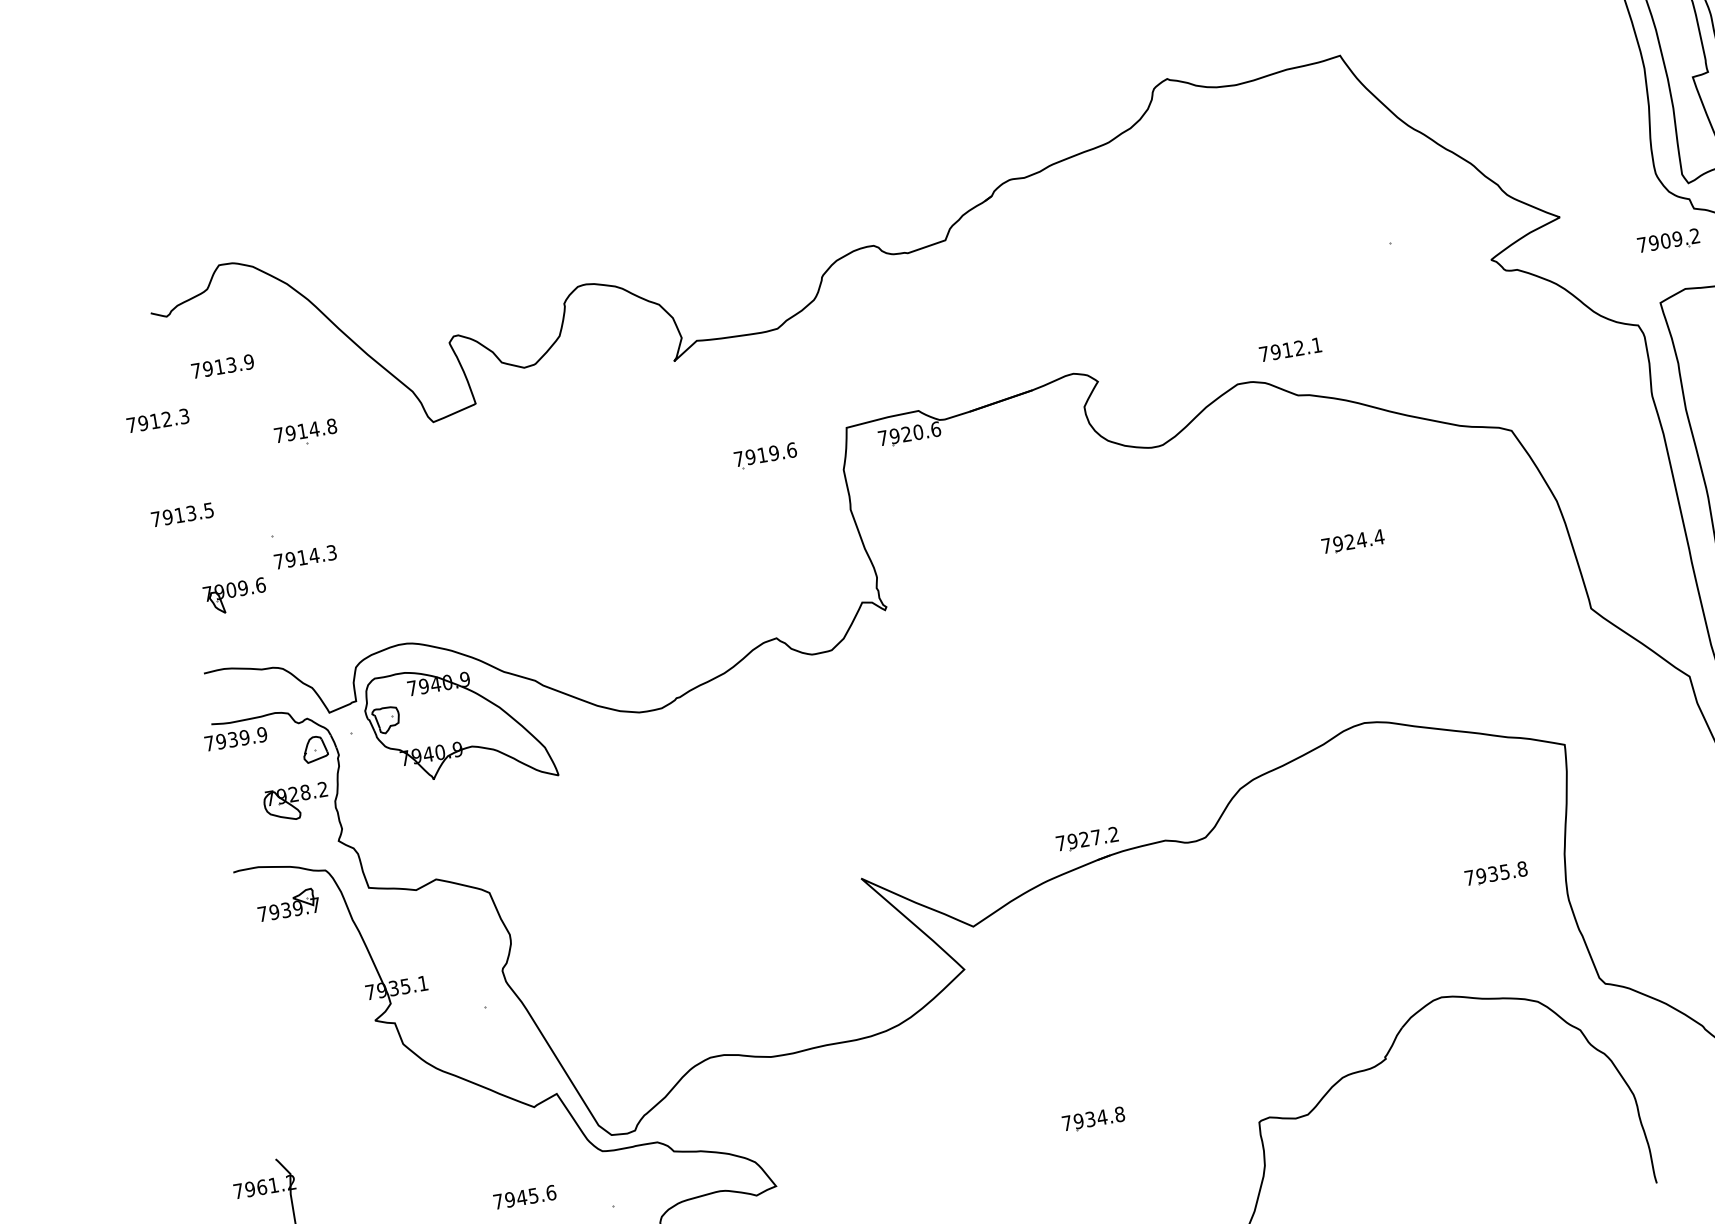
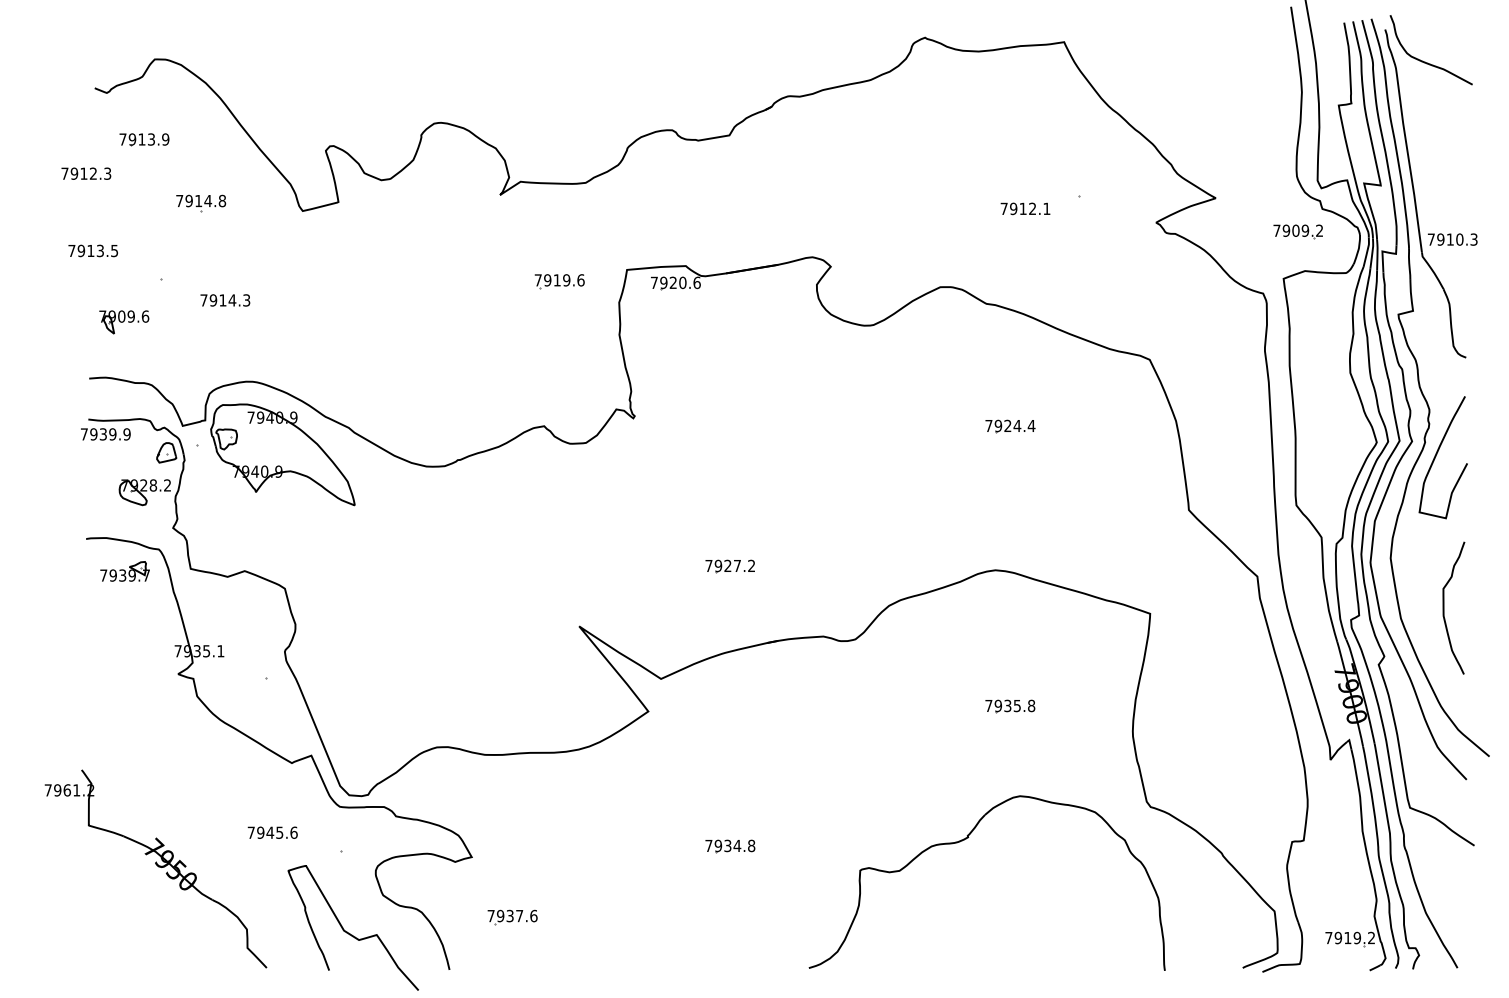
text: (1290, 349) -> (1025, 208), moved
text: (305, 557) -> (225, 300), moved
part: (1086, 839) -> (729, 566), moved
part: (1496, 874) -> (1010, 706), moved

